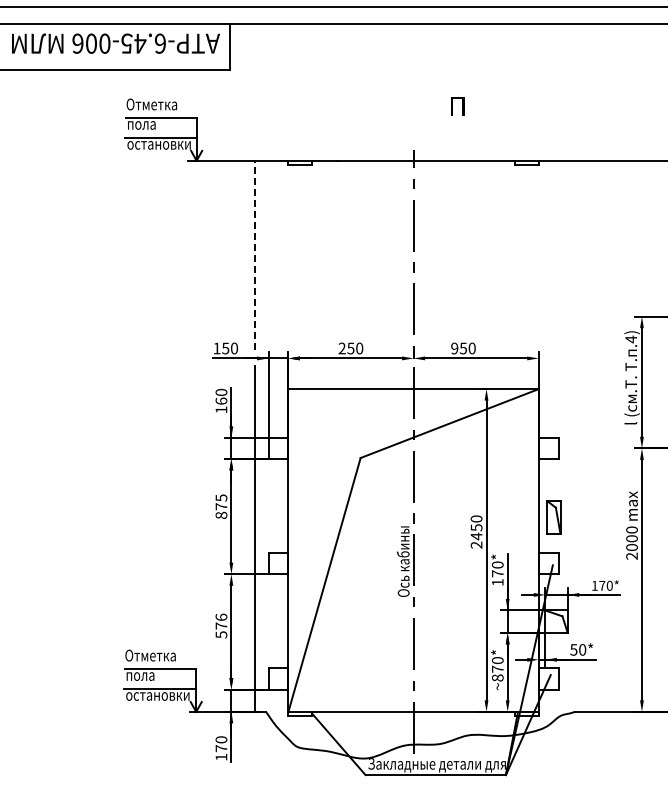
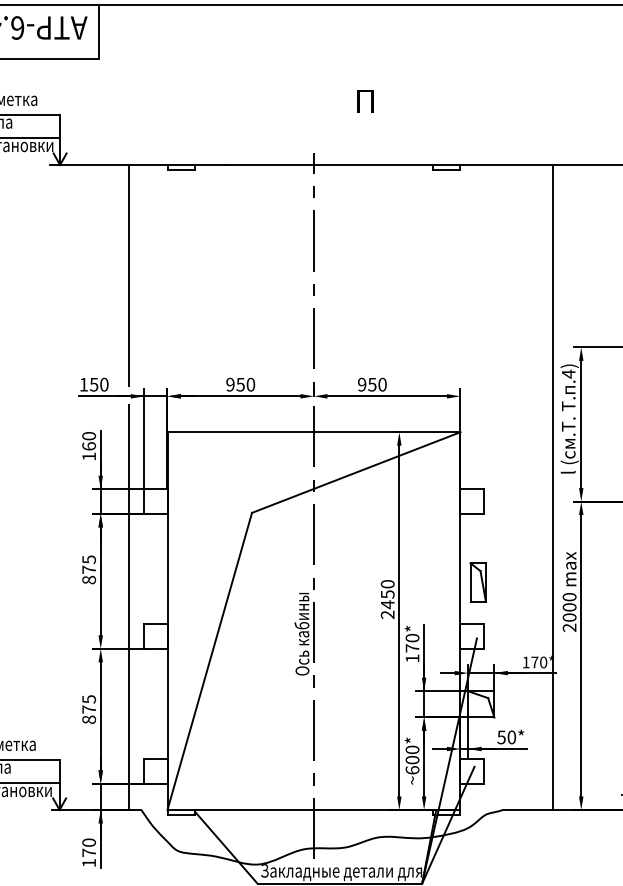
line: (255, 255) -> (128, 275), dashed -> solid
text: (341, 348) -> (229, 384), 250 -> 950
line: (617, 435) -> (552, 486), added
text: (221, 625) -> (89, 708), 576 -> 875
text: (497, 673) -> (412, 765), ~870* -> ~600*

